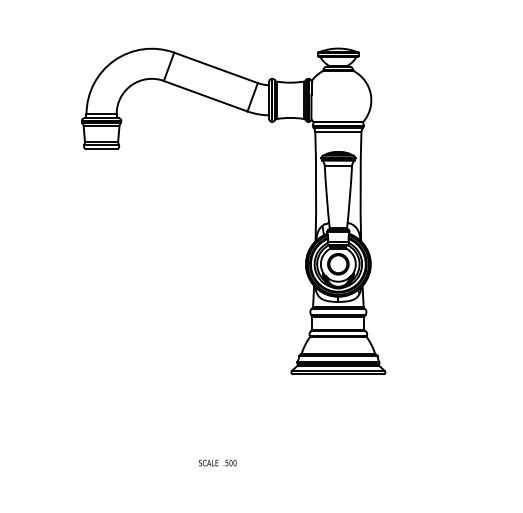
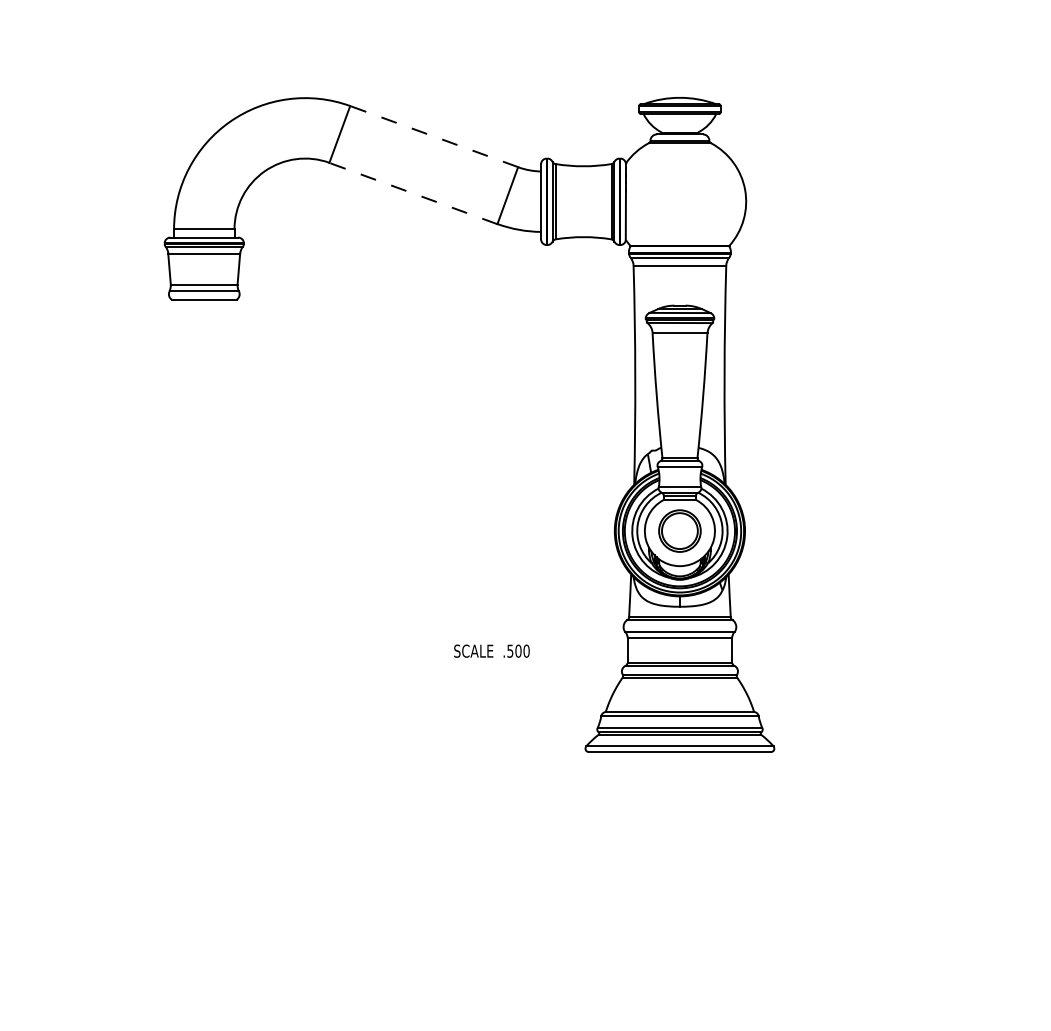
line: (215, 67) -> (433, 135), solid -> dashed
line: (205, 96) -> (412, 194), solid -> dashed
text: (217, 462) -> (491, 650), moved

